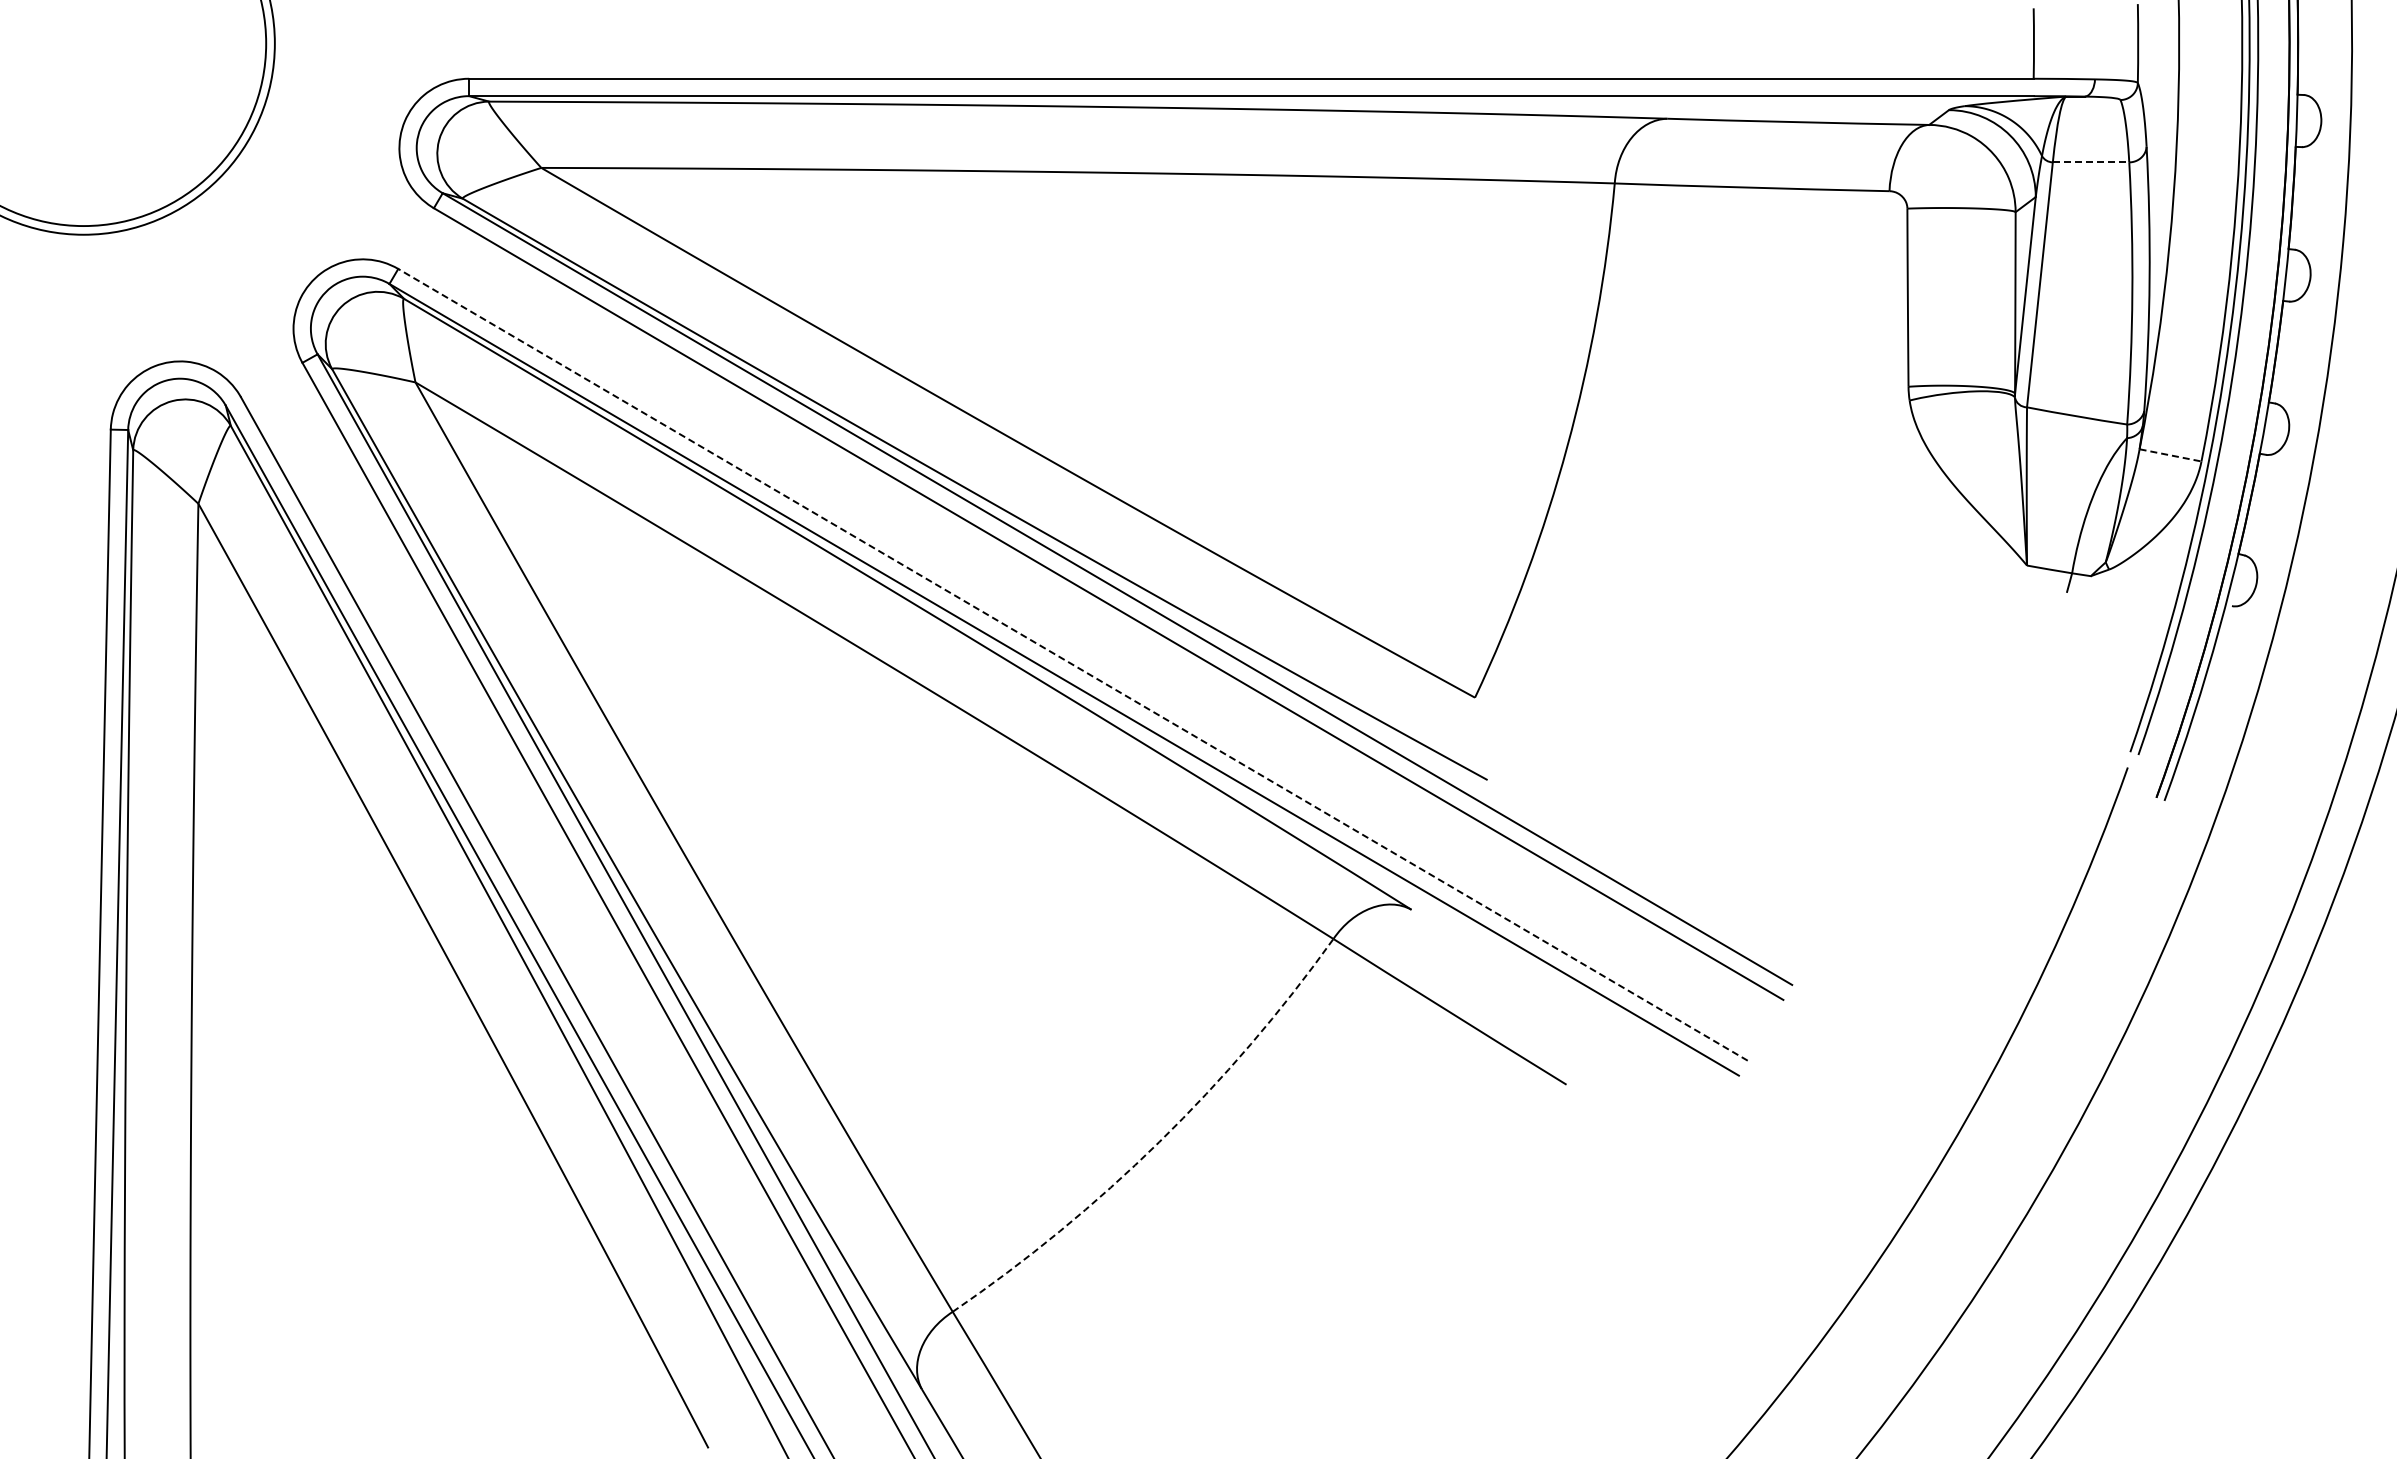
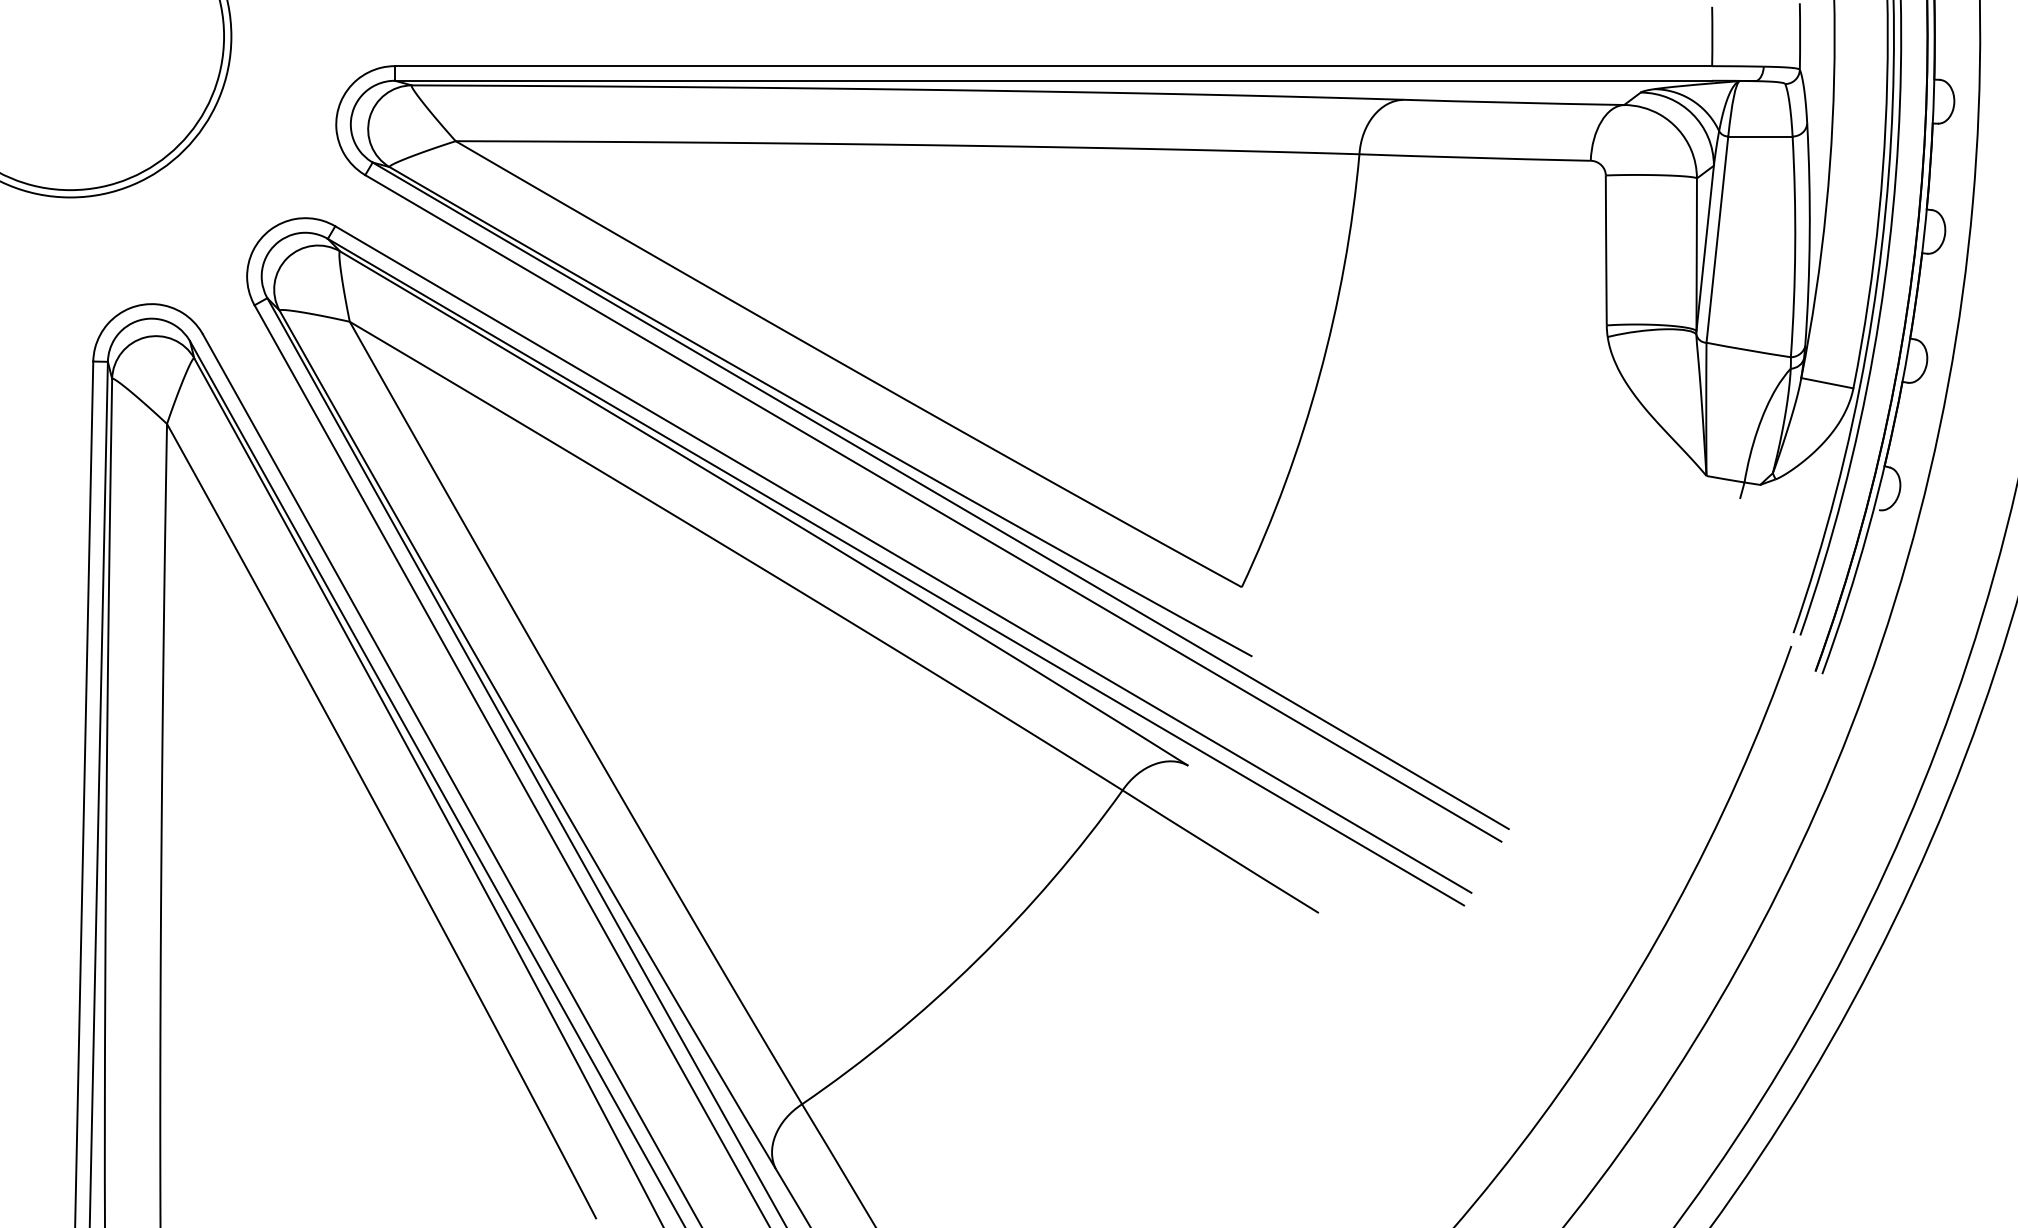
line: (2091, 162) -> (1760, 136), dashed -> solid
line: (2170, 455) -> (1827, 383), dashed -> solid
line: (1072, 664) -> (902, 559), dashed -> solid
arc: (1159, 1142) -> (976, 961), dashed -> solid

